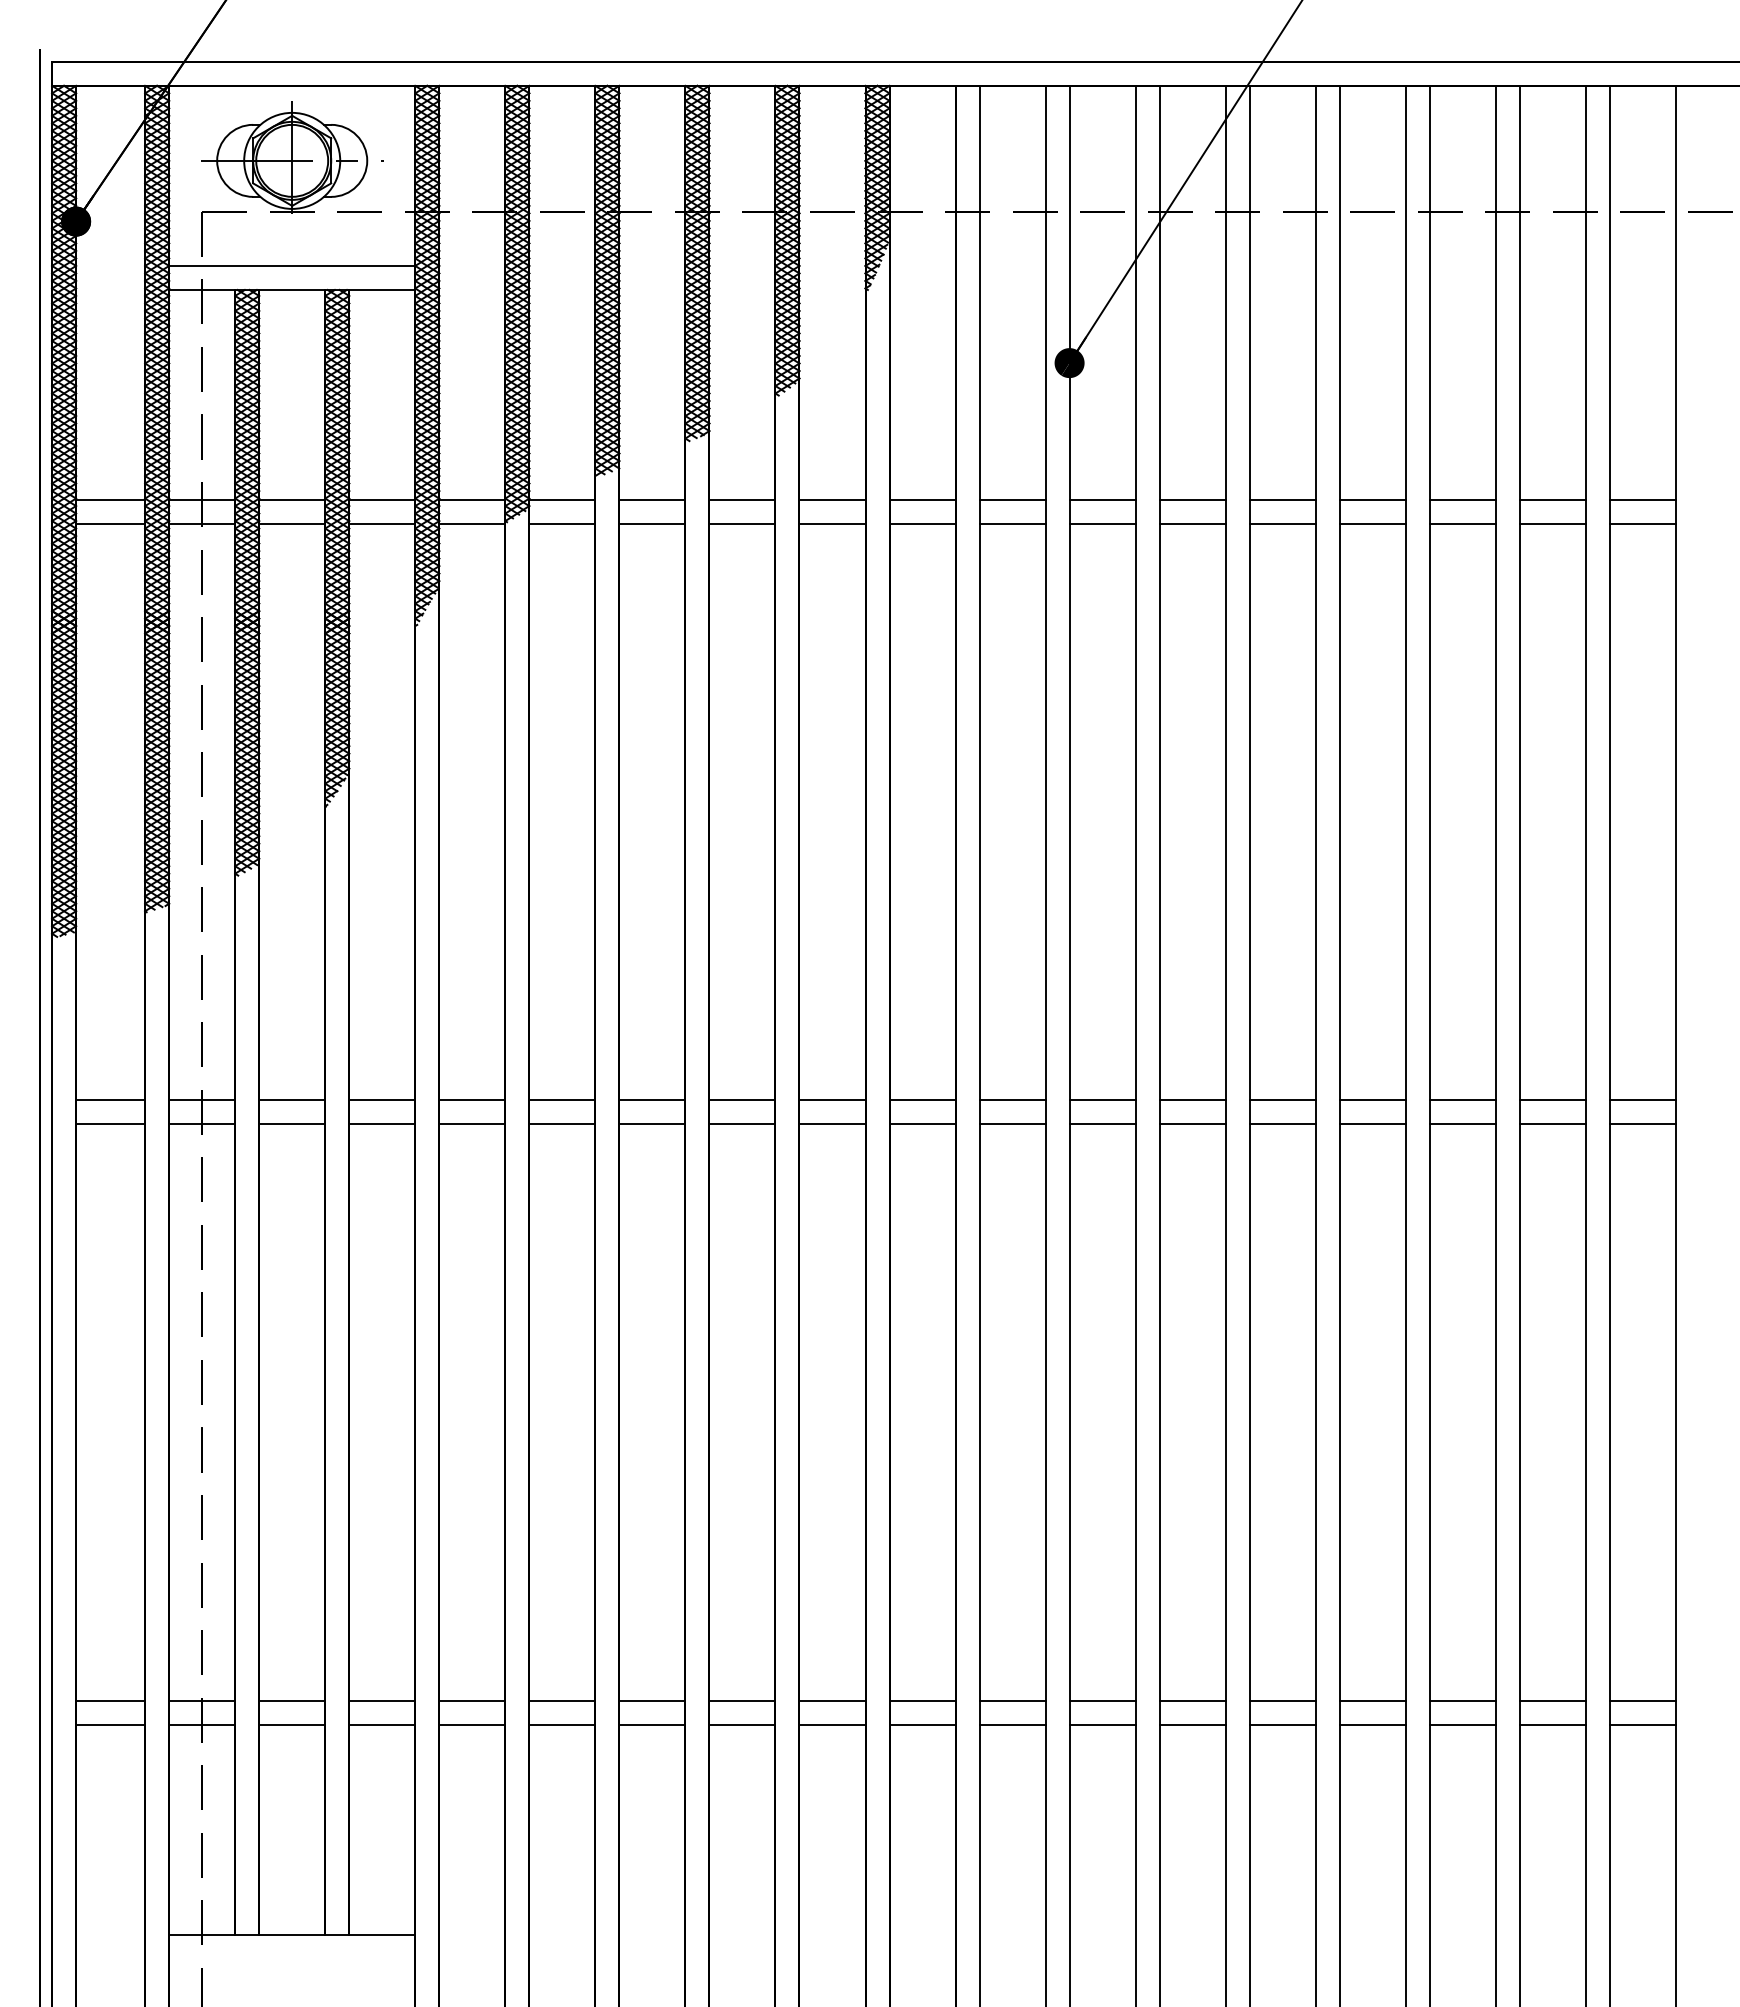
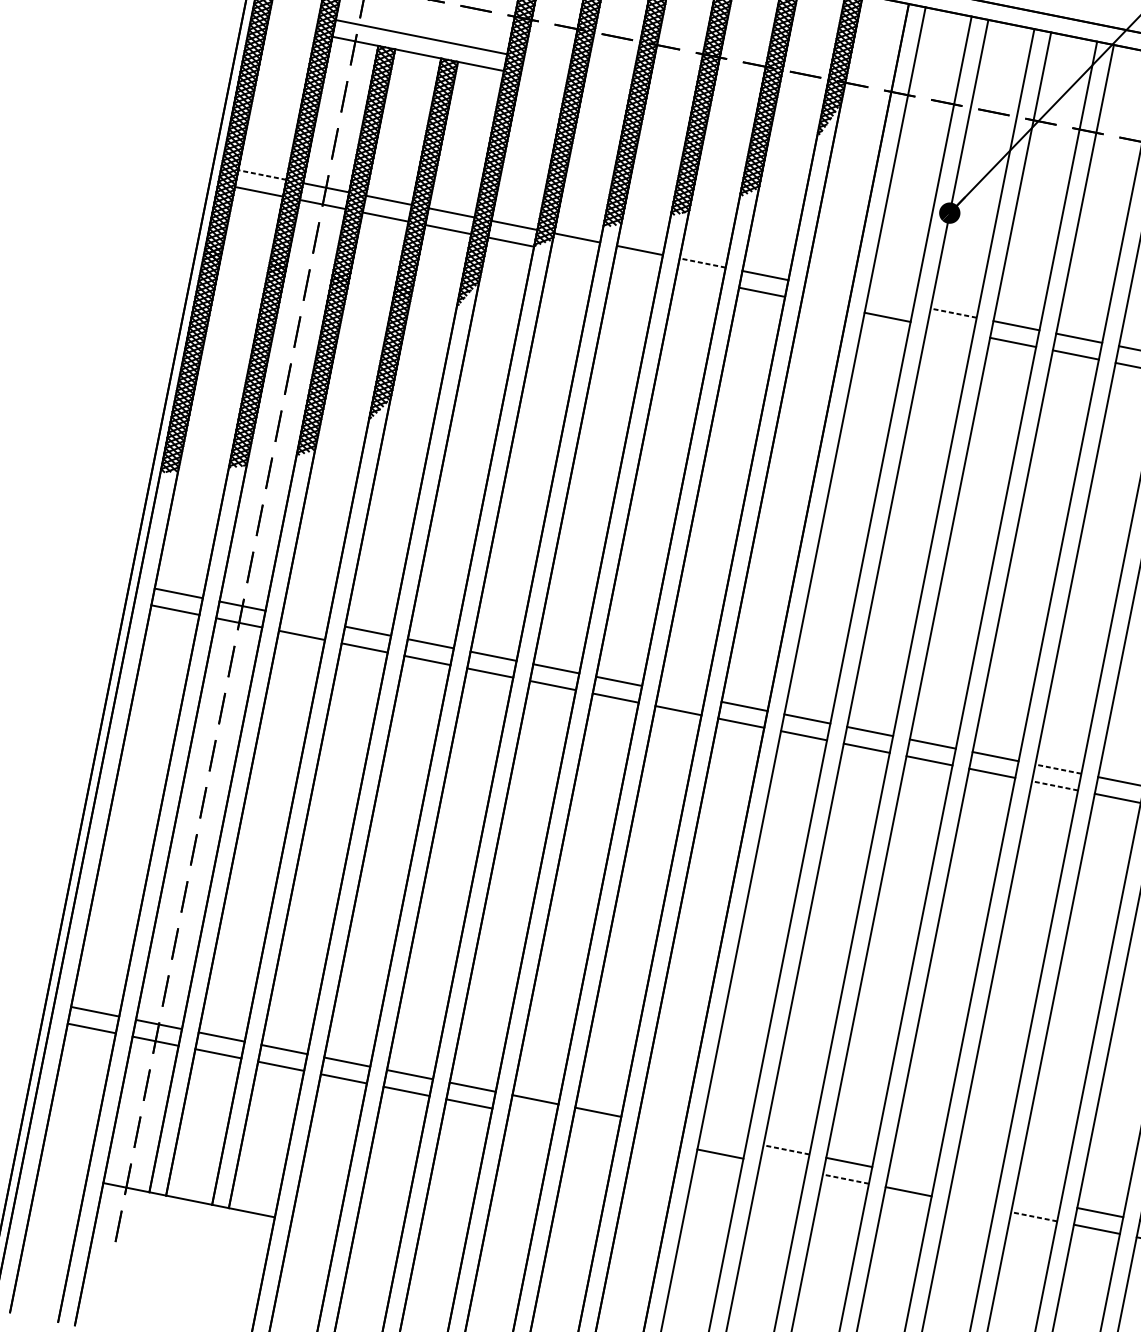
line: (110, 500) -> (262, 175), solid -> dashed
line: (741, 500) -> (702, 263), solid -> dashed
line: (922, 500) -> (828, 288), removed
line: (1012, 500) -> (890, 300), removed
line: (1102, 500) -> (953, 313), solid -> dashed
line: (562, 524) -> (573, 255), removed
line: (652, 524) -> (636, 267), removed
line: (742, 524) -> (699, 280), removed
line: (922, 524) -> (824, 305), removed
line: (1102, 524) -> (950, 330), removed
line: (292, 1100) -> (305, 618), removed
line: (832, 1100) -> (681, 694), removed
line: (1372, 1100) -> (1058, 769), solid -> dashed
line: (1372, 1124) -> (1054, 785), solid -> dashed
line: (922, 1700) -> (661, 1124), removed
line: (1012, 1700) -> (723, 1137), removed
line: (1102, 1700) -> (786, 1149), solid -> dashed
line: (1282, 1700) -> (911, 1174), removed
line: (1372, 1700) -> (974, 1187), removed
line: (1462, 1700) -> (1037, 1199), removed
line: (742, 1724) -> (532, 1116), removed
line: (832, 1724) -> (594, 1128), removed
line: (922, 1724) -> (657, 1141), removed
line: (1102, 1724) -> (783, 1166), removed
line: (1192, 1724) -> (845, 1179), solid -> dashed
line: (1372, 1724) -> (971, 1204), removed
line: (1462, 1724) -> (1034, 1216), solid -> dashed

